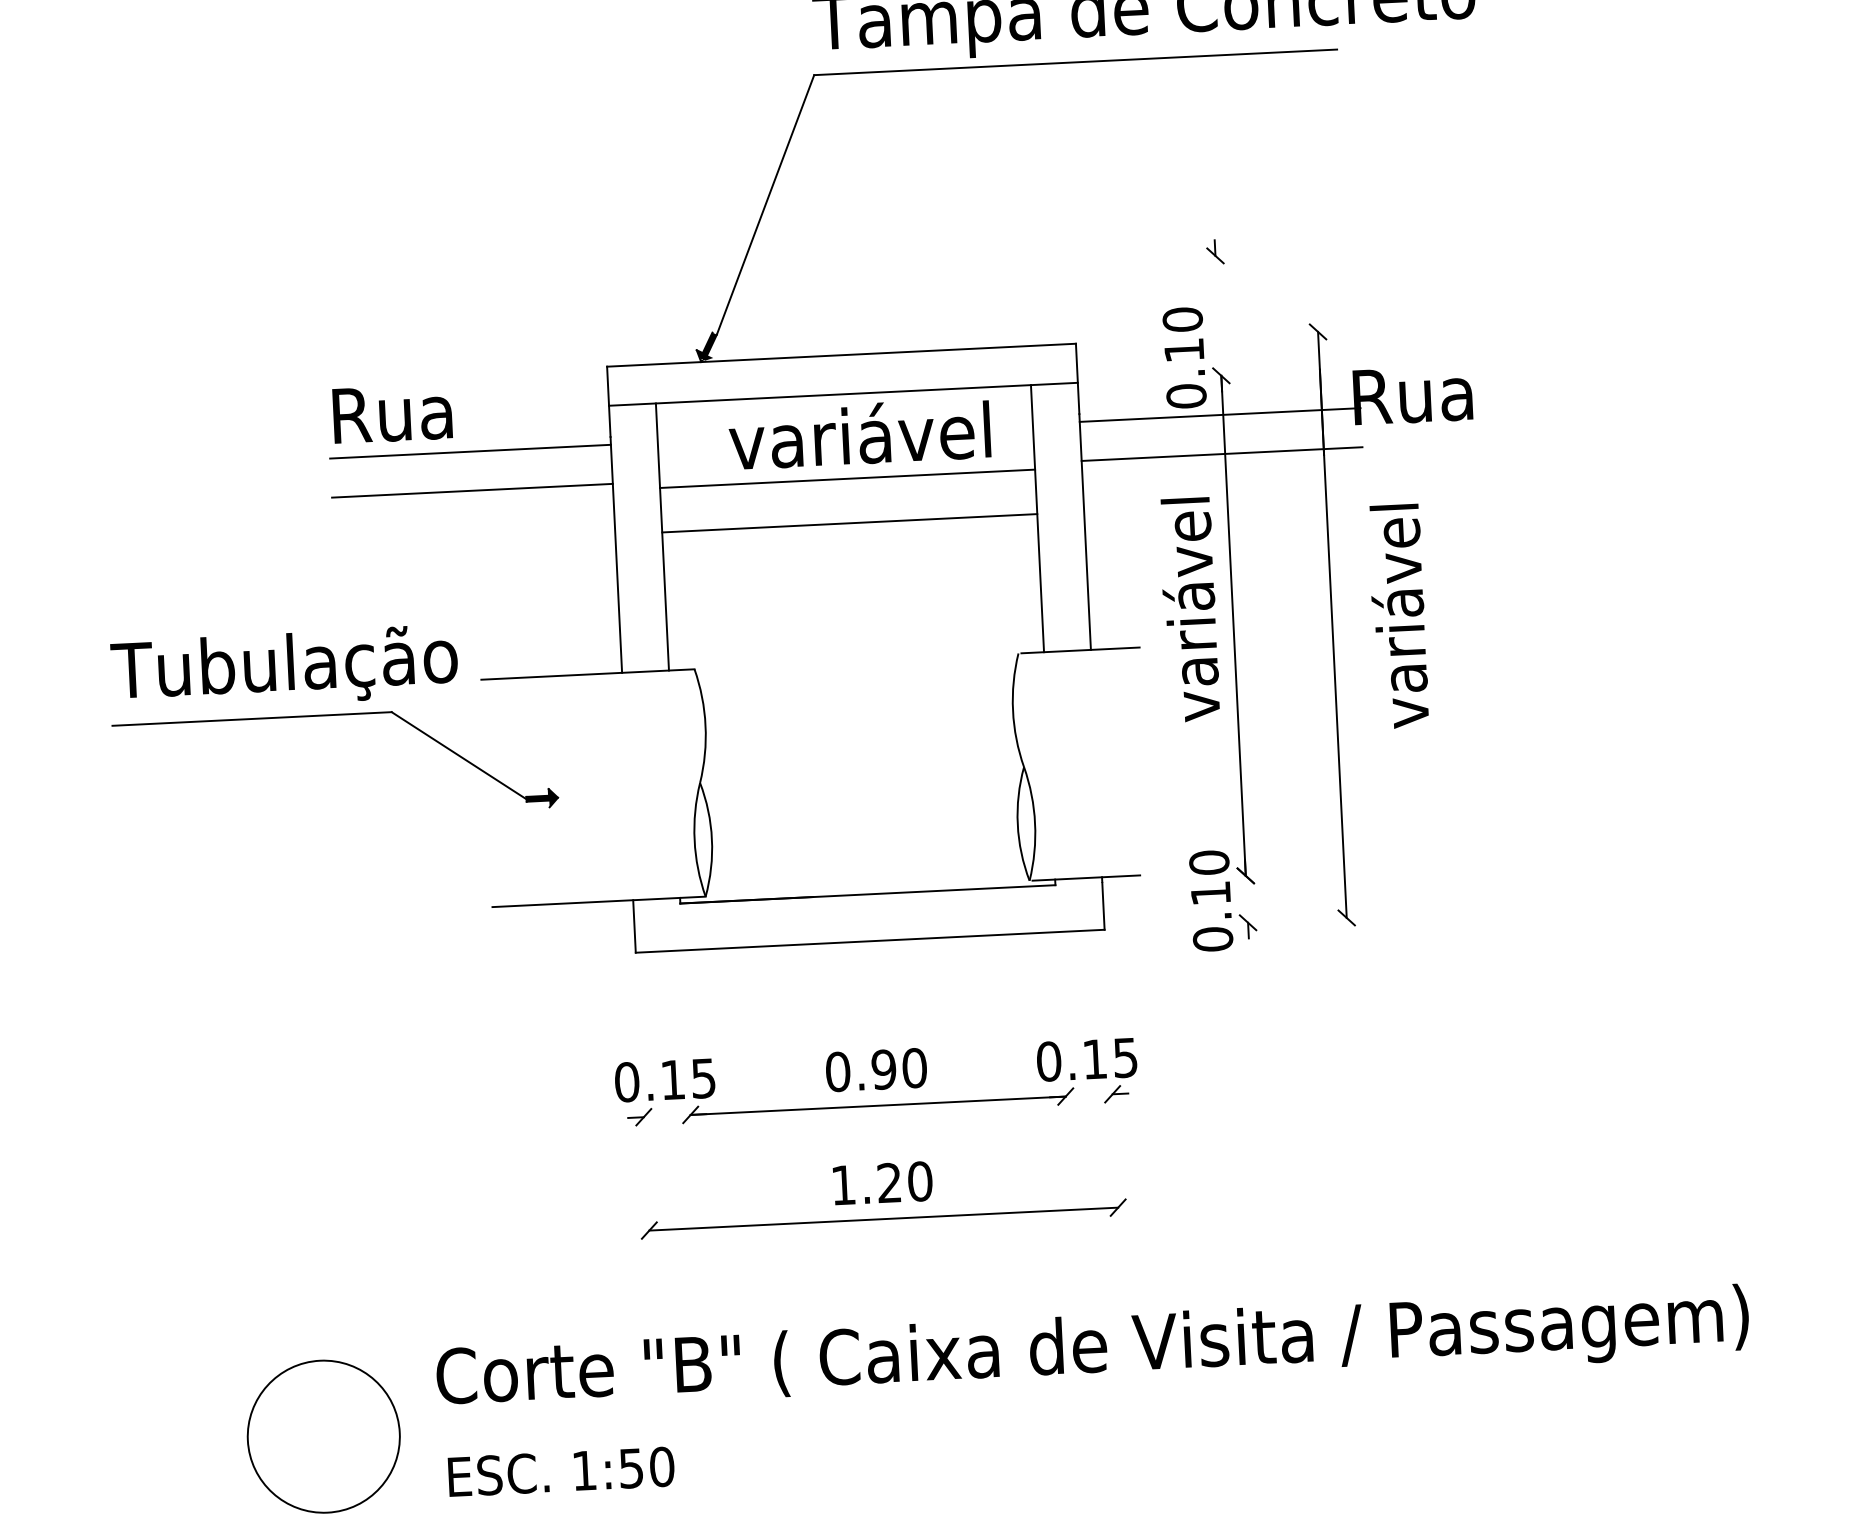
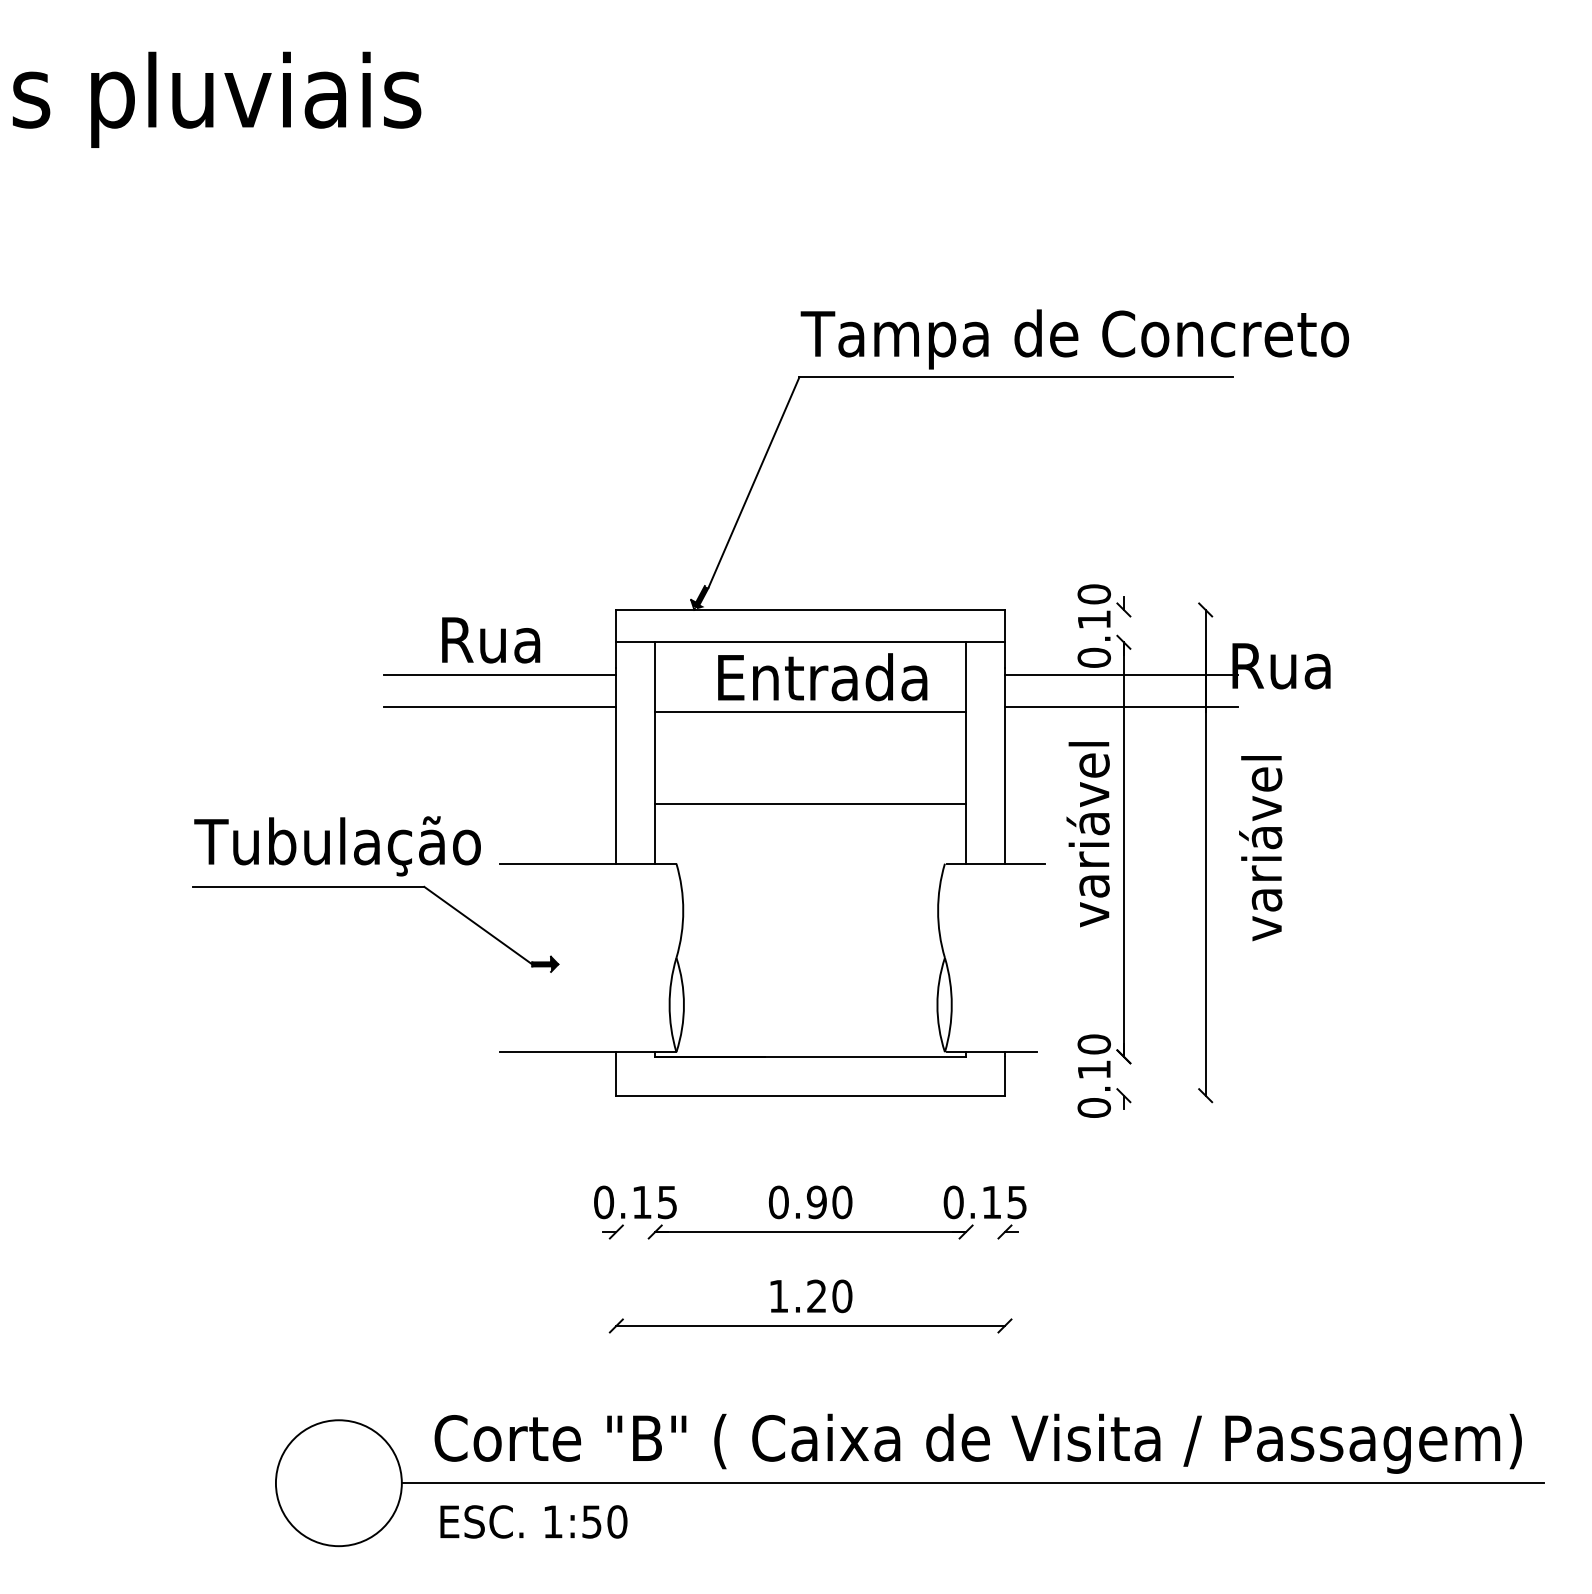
part: (1214, 251) -> (1123, 606), moved
text: (393, 414) -> (491, 640), moved
text: (859, 433) -> (822, 675), variável -> Entrada
line: (849, 523) -> (810, 804), moved
line: (1088, 1399) -> (972, 1483), added

